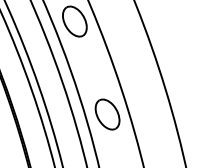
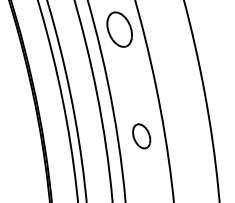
part: (107, 114) -> (141, 136), size x0.7

